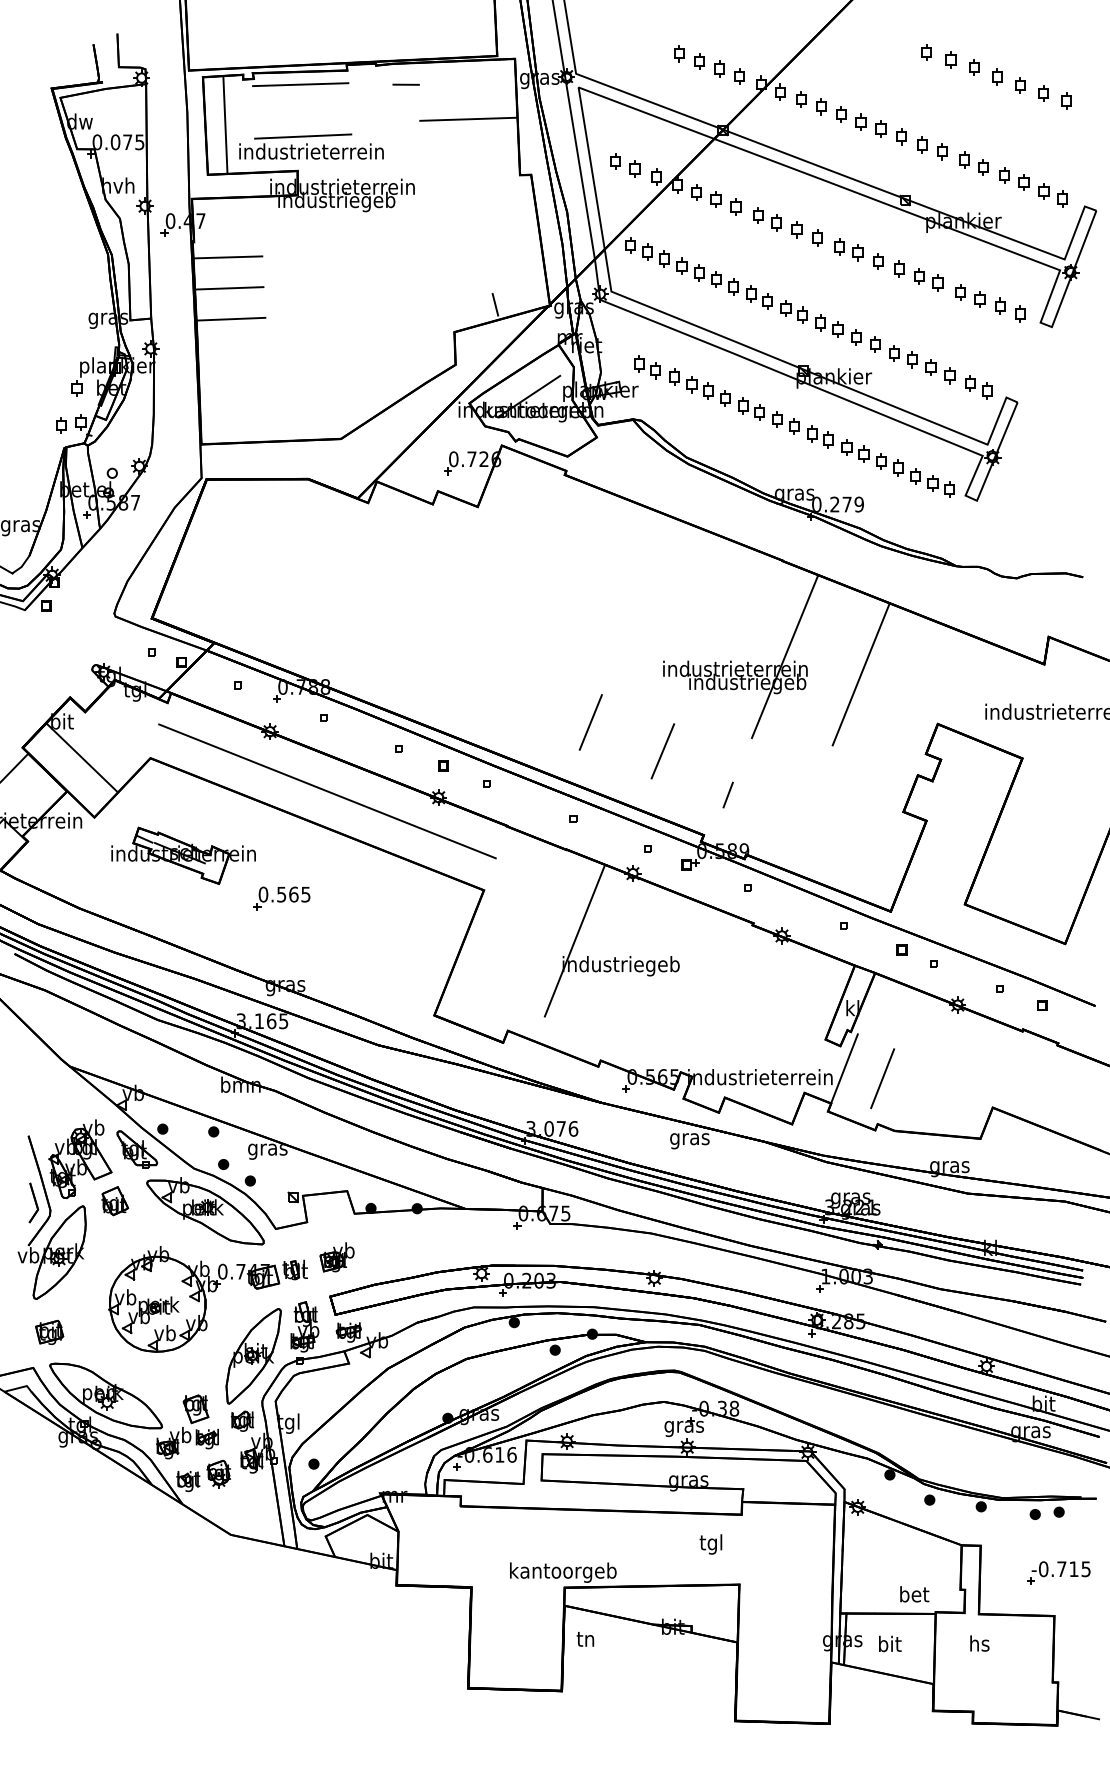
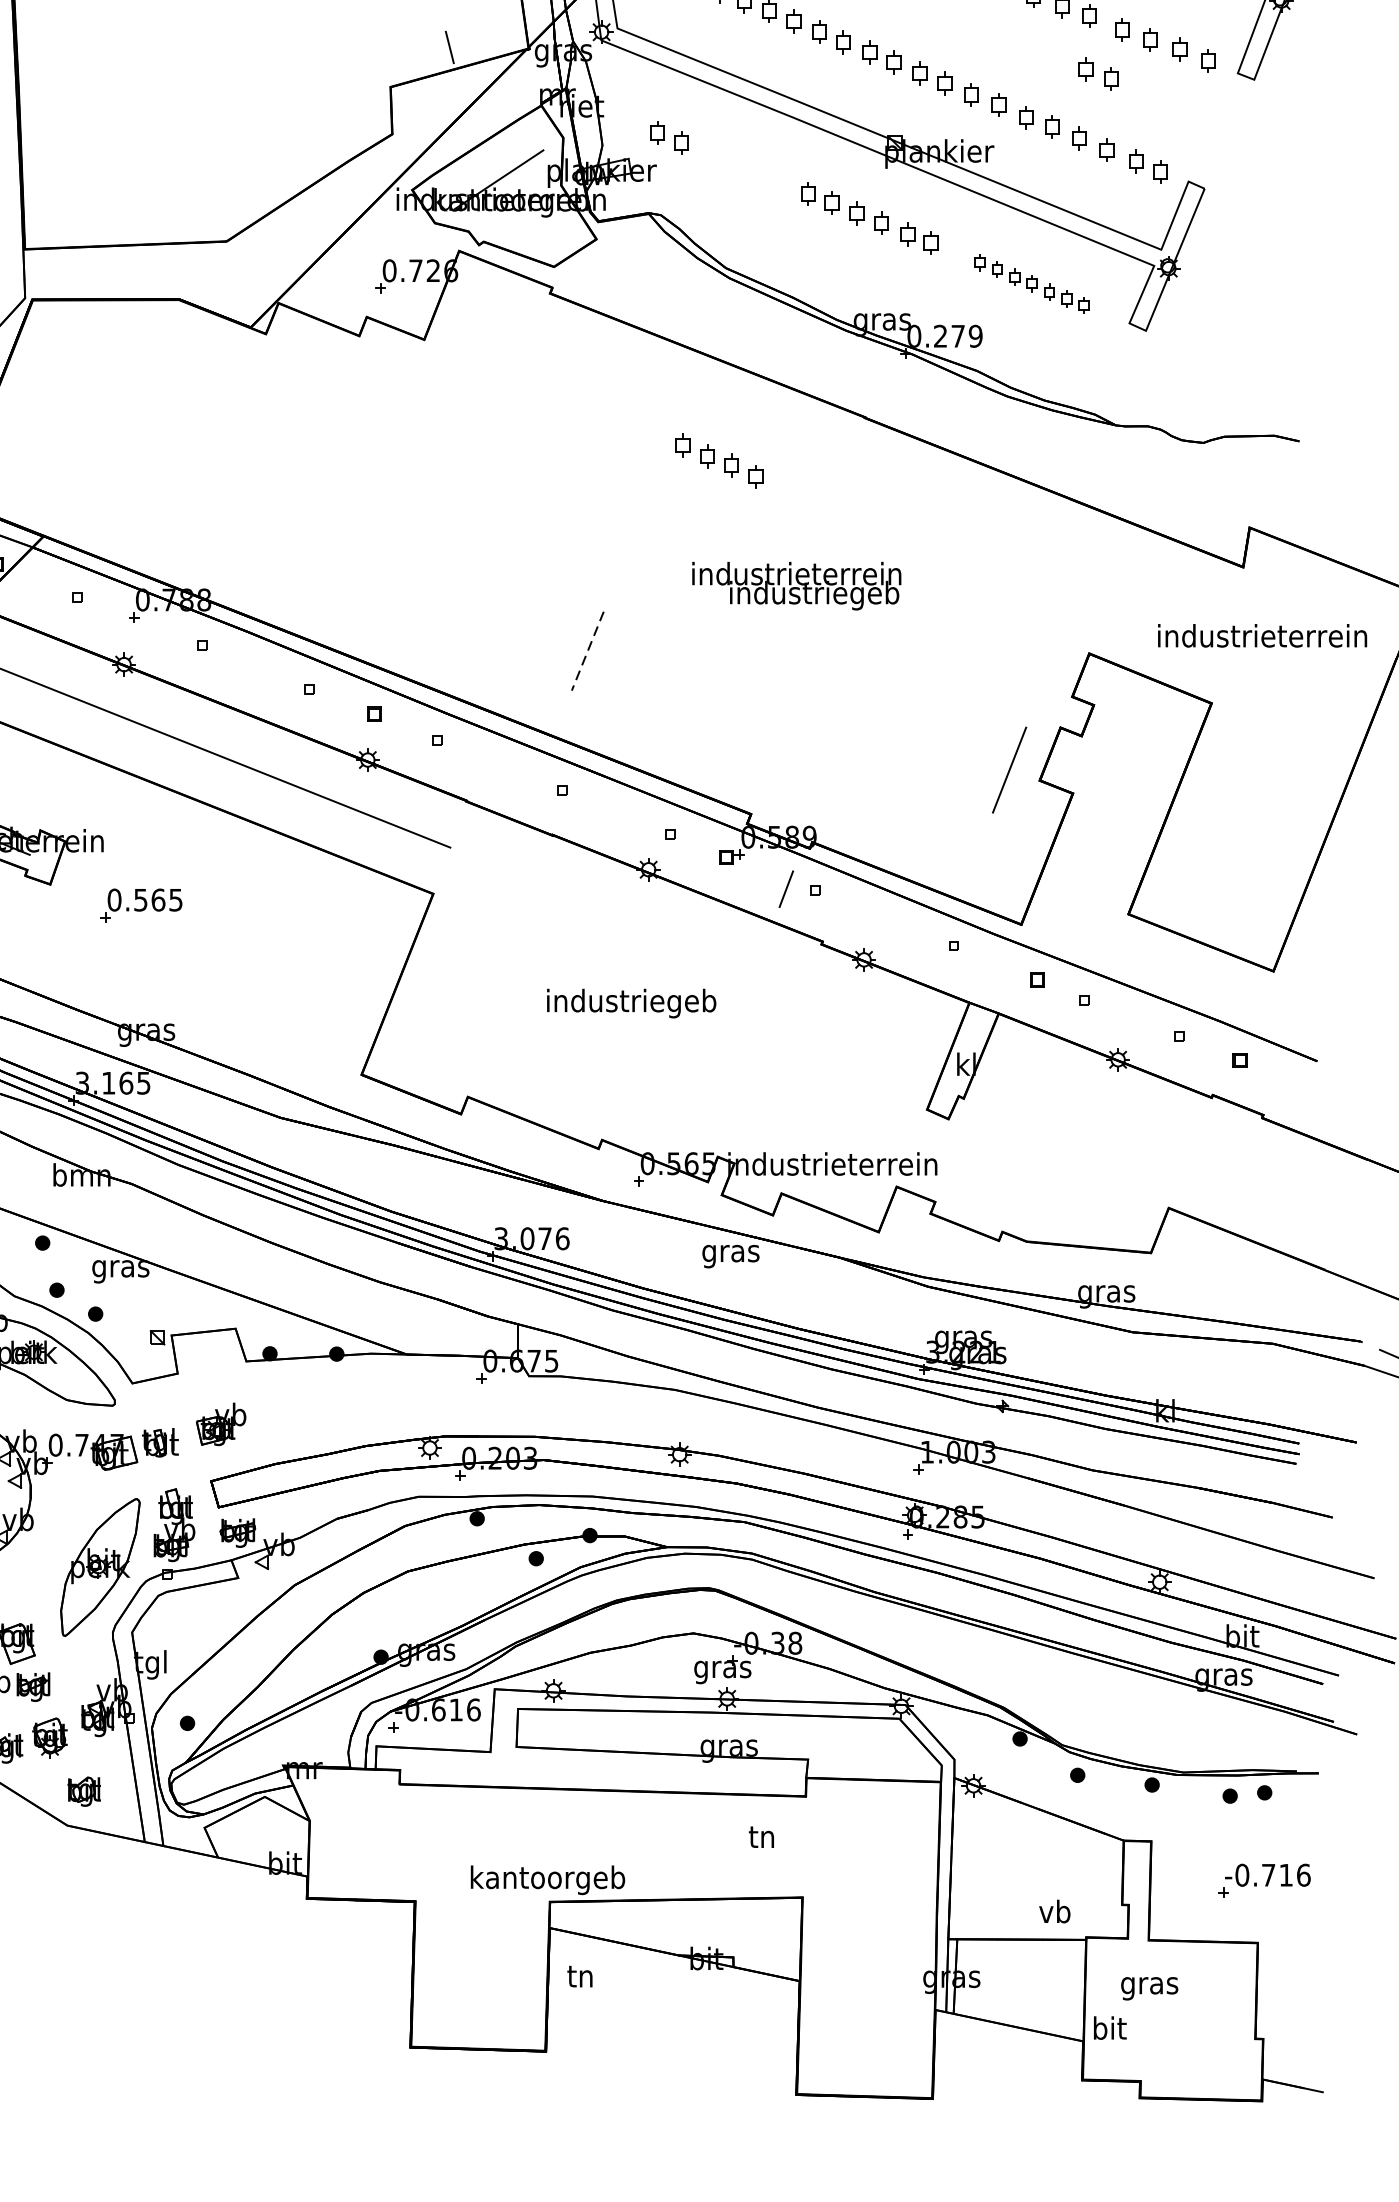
line: (229, 288) -> (65, 23), removed
line: (230, 318) -> (66, 67), removed
part: (944, 322) -> (1098, 73), added
part: (699, 387) -> (718, 460), moved
part: (897, 468) -> (1031, 284), size x0.7
line: (784, 656) -> (867, 555), removed
line: (860, 674) -> (977, 581), removed
line: (590, 722) -> (587, 651), solid -> dashed
line: (662, 751) -> (691, 693), removed
line: (727, 794) -> (785, 888), moved
line: (574, 940) -> (564, 966), removed
line: (844, 1068) -> (954, 1151), removed
line: (882, 1078) -> (1009, 769), moved
part: (242, 1420) -> (84, 1790), moved
text: (710, 1544) -> (760, 1839), tgl -> tn
text: (1085, 1569) -> (1302, 1875), -0.715 -> -0.716
text: (914, 1594) -> (1055, 1911), bet -> vb
text: (890, 1643) -> (1110, 2027), moved
text: (979, 1645) -> (1149, 1985), hs -> gras

